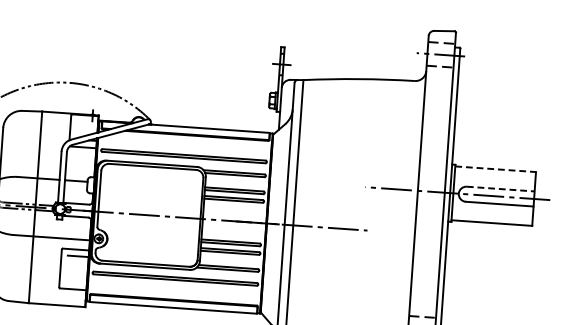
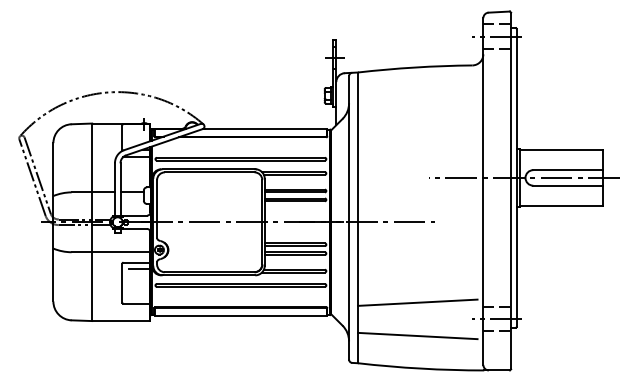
line: (495, 169) -> (561, 150), dashed -> solid
line: (500, 189) -> (568, 170), dashed -> solid
line: (345, 307) -> (417, 302), added

